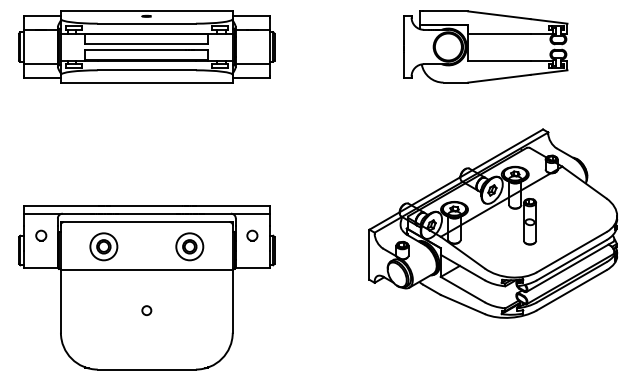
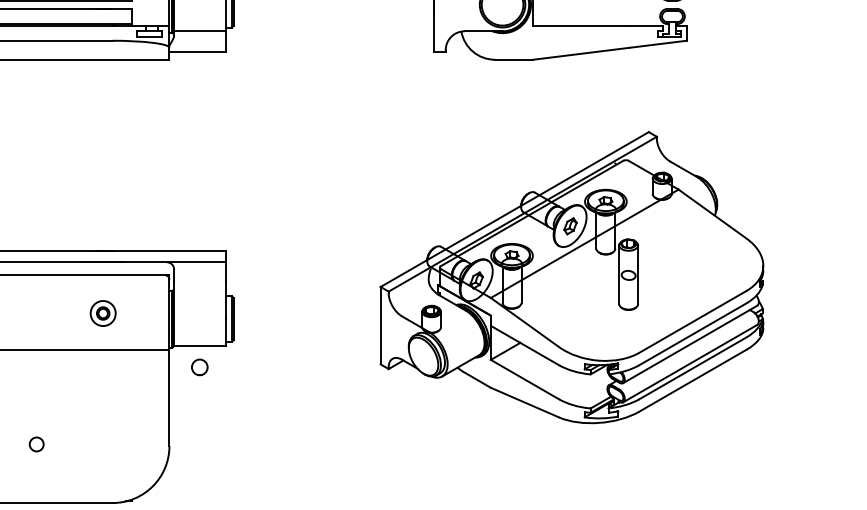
circle: (252, 235) -> (199, 366), moved
part: (189, 246) -> (102, 312), size x0.6
circle: (146, 310) -> (36, 444), moved

